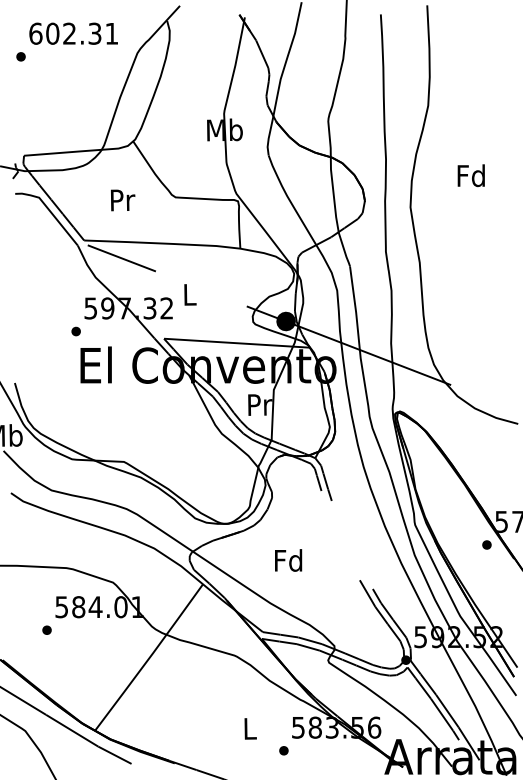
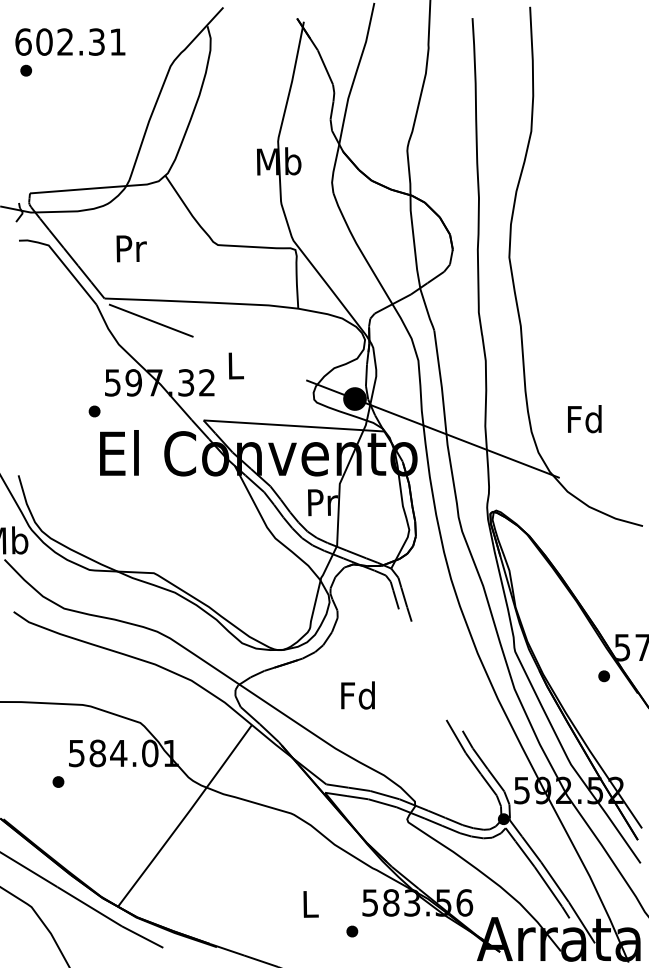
text: (73, 33) -> (70, 41), moved
text: (470, 175) -> (583, 418), moved
text: (123, 200) -> (132, 248), moved

